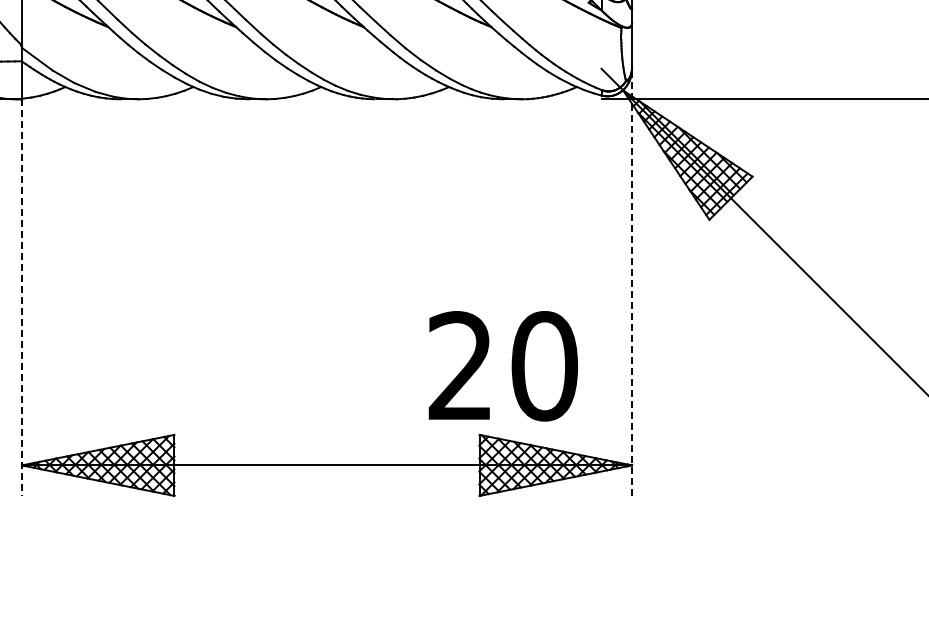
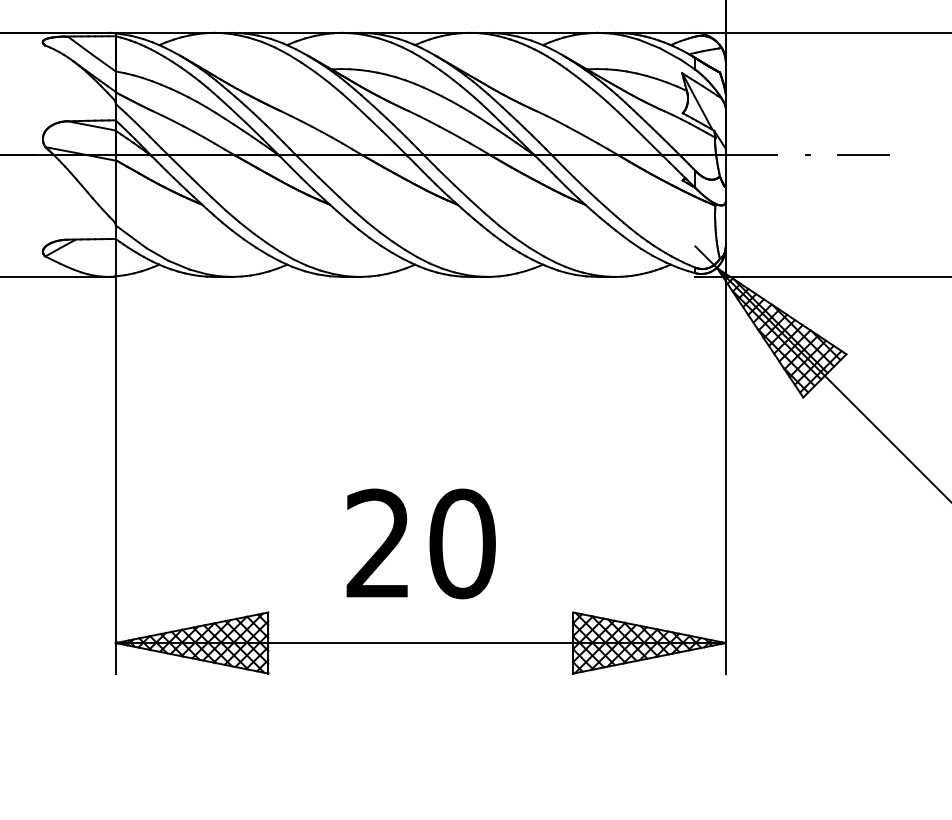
line: (631, 282) -> (725, 460), dashed -> solid
line: (21, 297) -> (115, 475), dashed -> solid
text: (502, 365) -> (420, 543), moved

